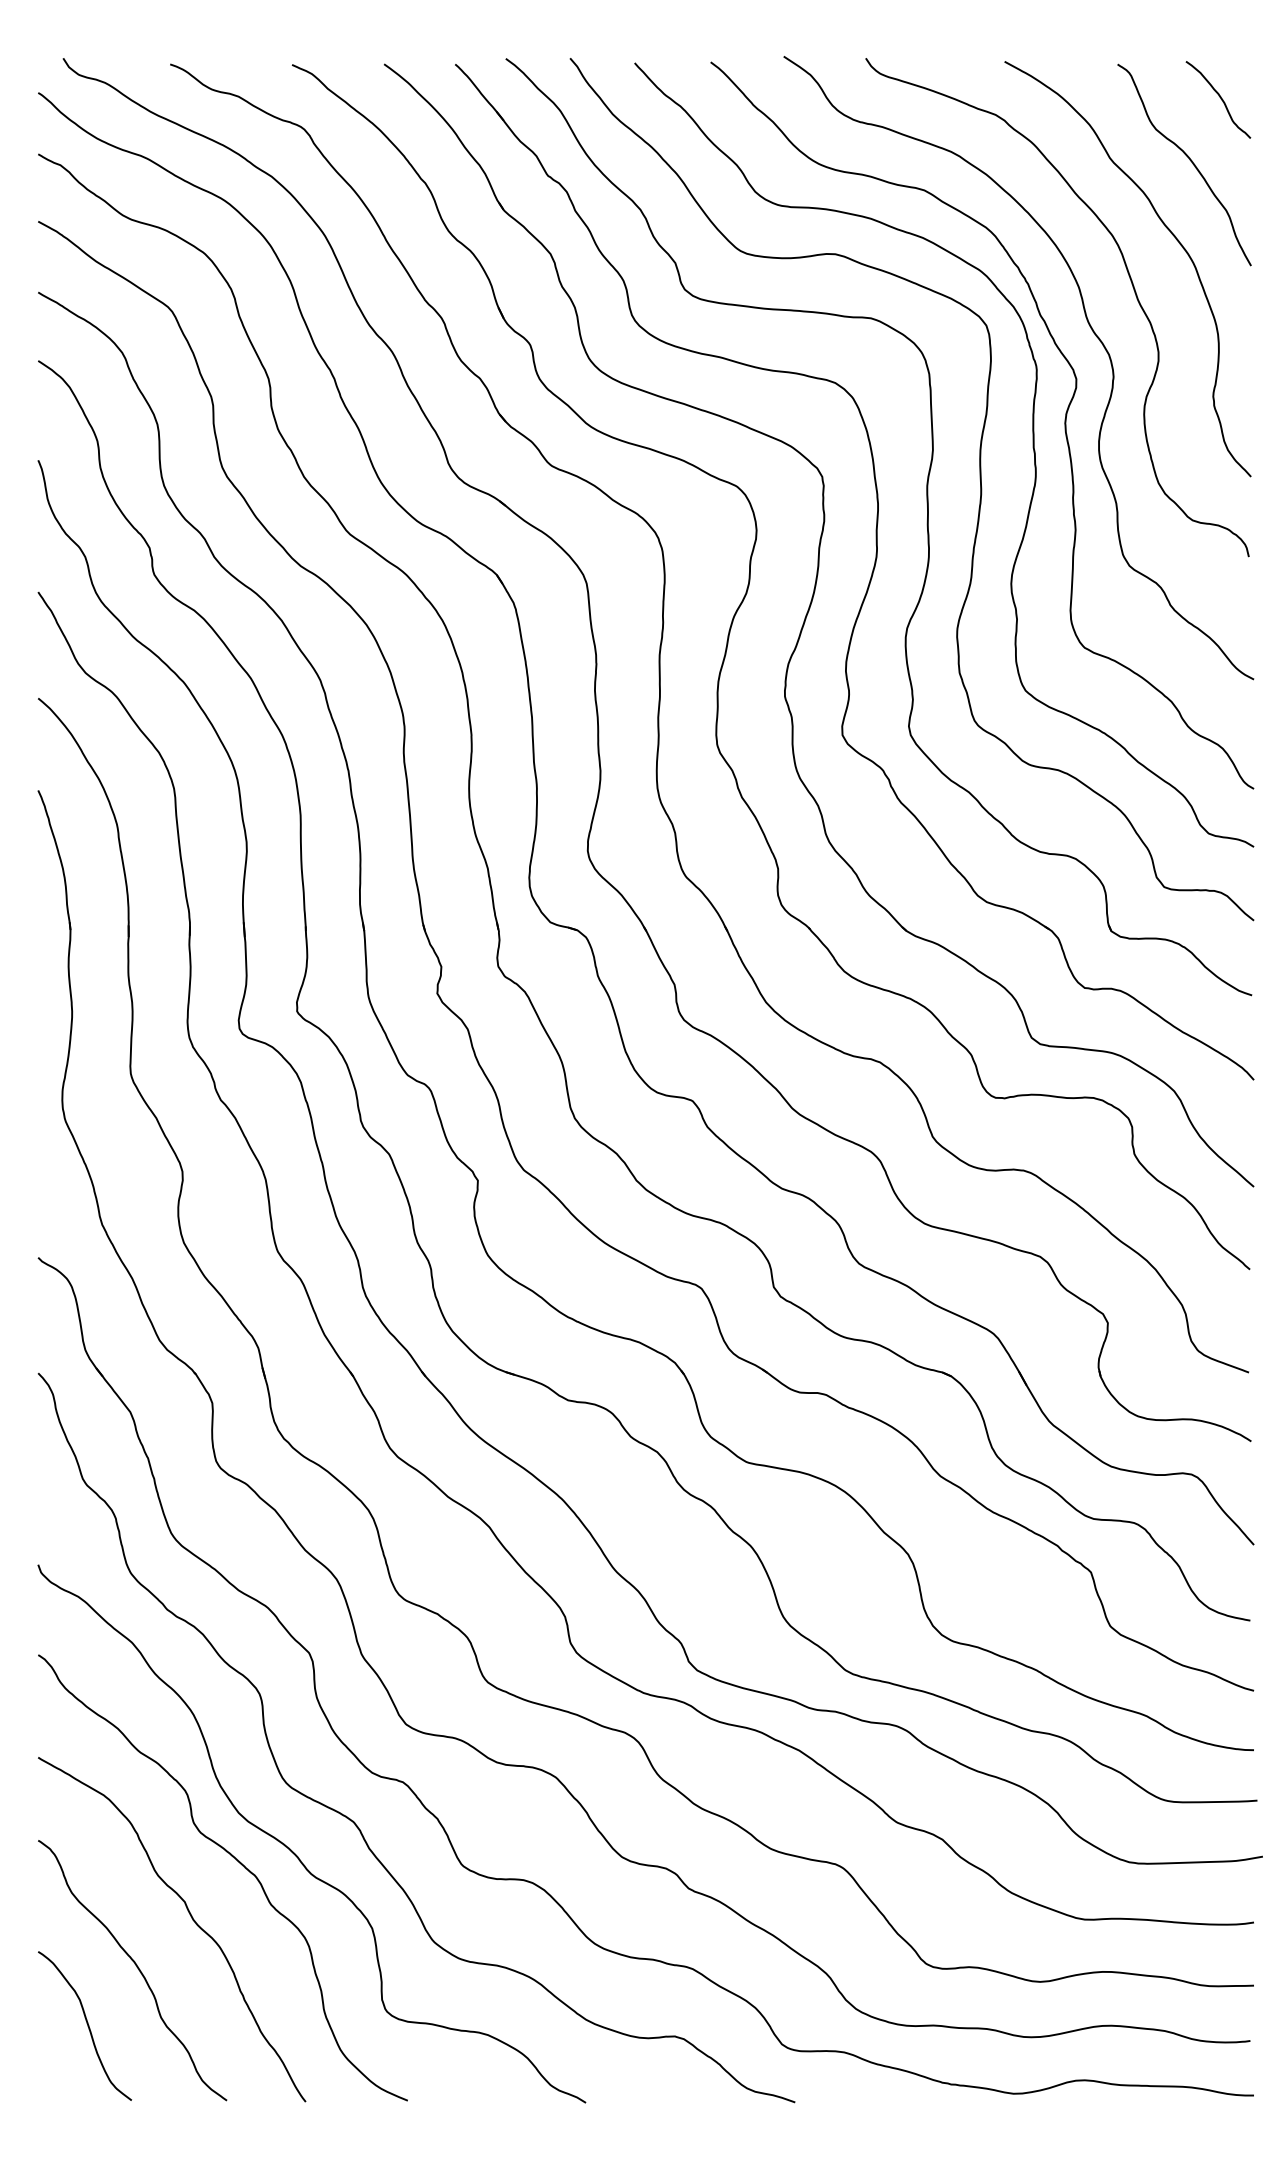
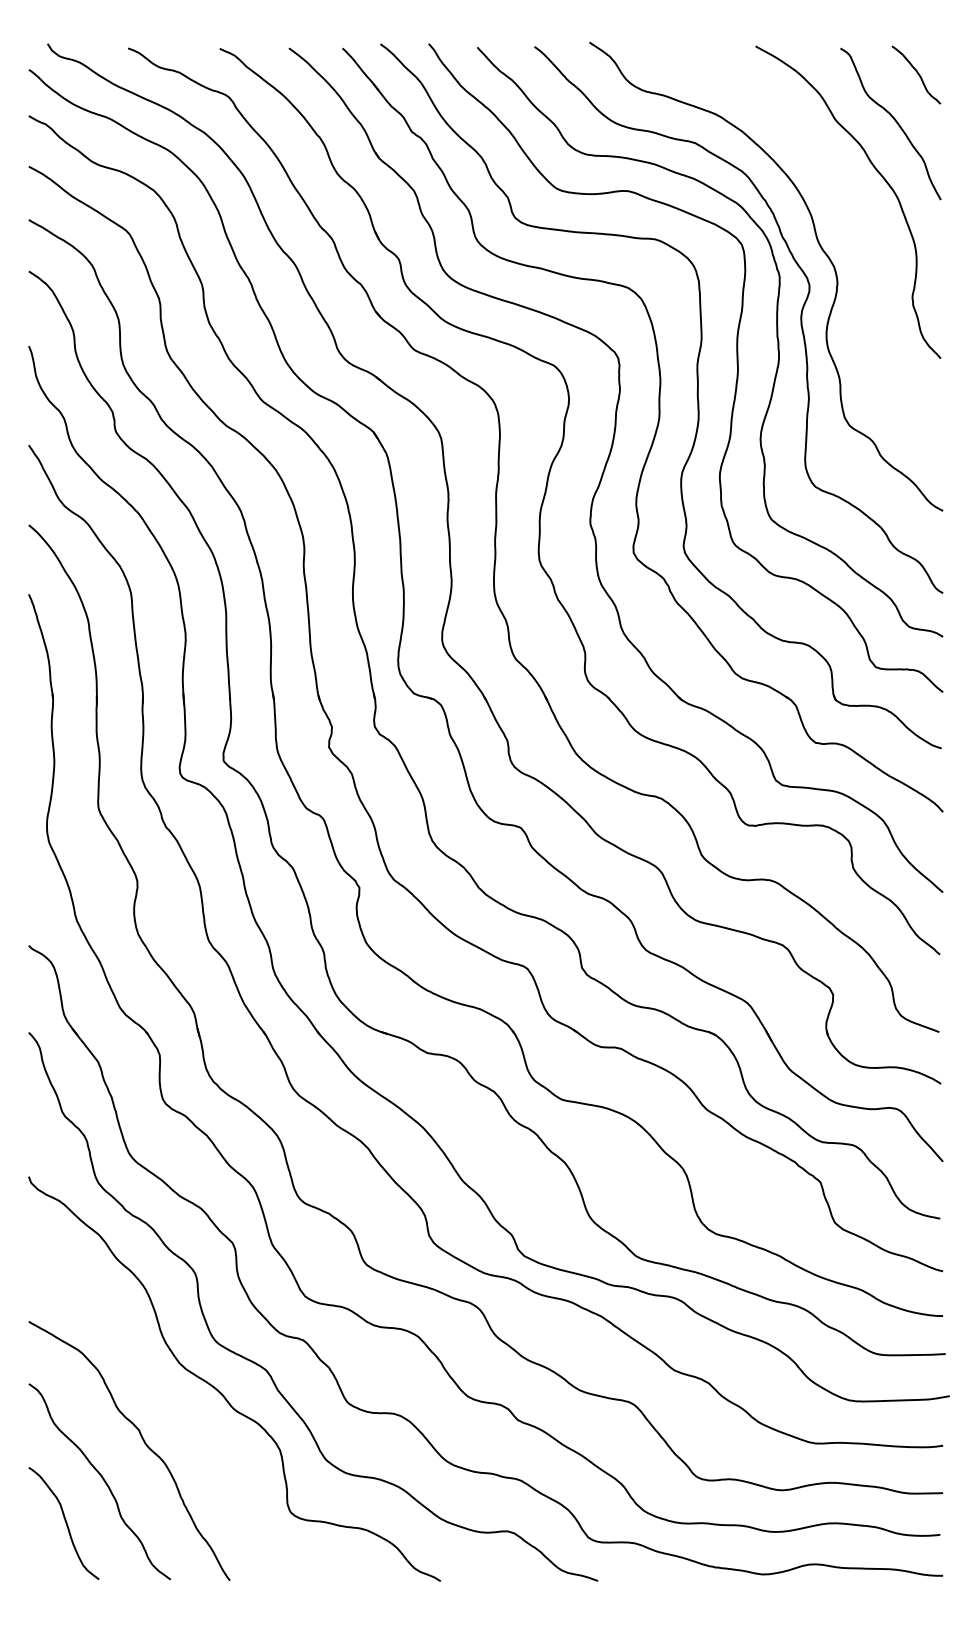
curve: (1129, 279) -> (849, 210), removed
curve: (237, 1862) -> (178, 1400), removed

